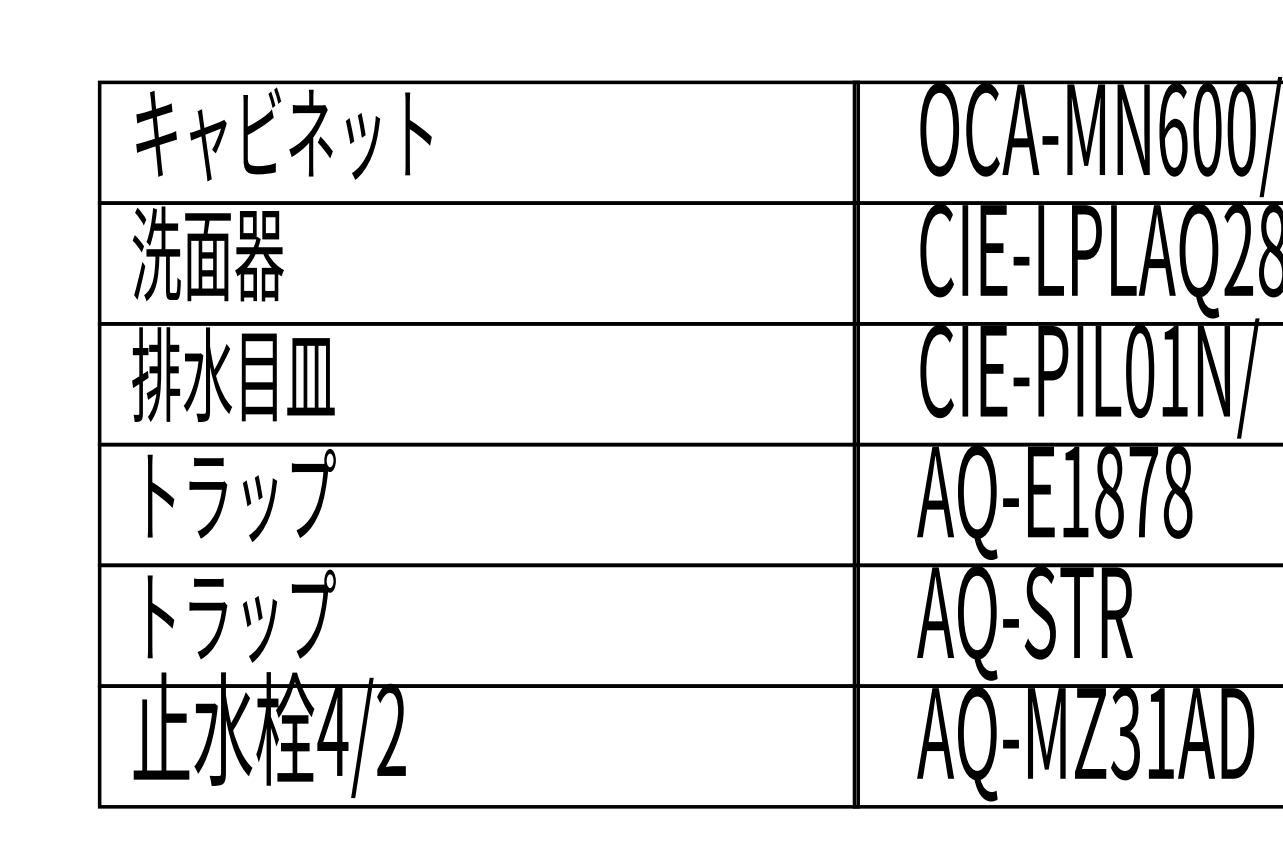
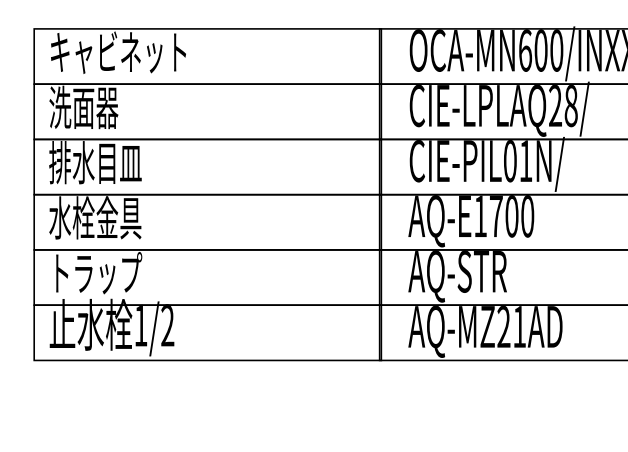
text: (1142, 492) -> (511, 216), AQ-E1878 -> AQ-E1700
text: (233, 494) -> (95, 217), トラップ -> 水栓金具
text: (331, 732) -> (140, 326), 4/2 -> 1/2
text: (1125, 734) -> (503, 327), AQ-MZ31AD -> AQ-MZ21AD

